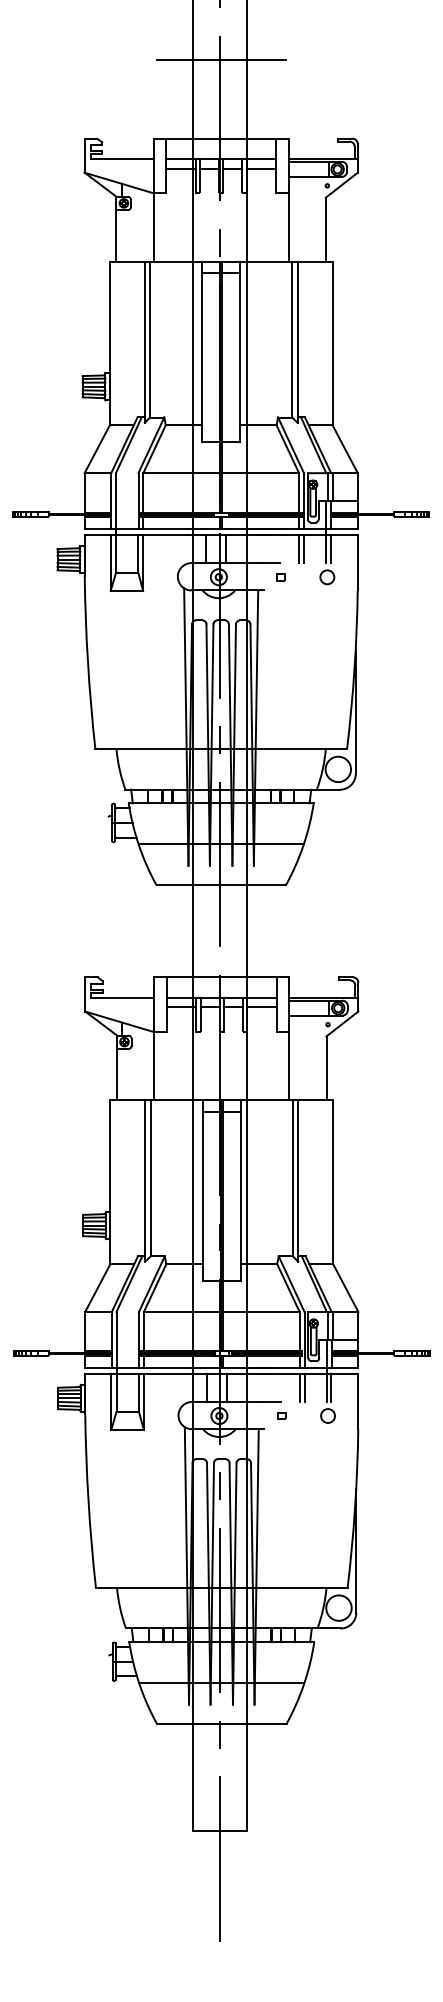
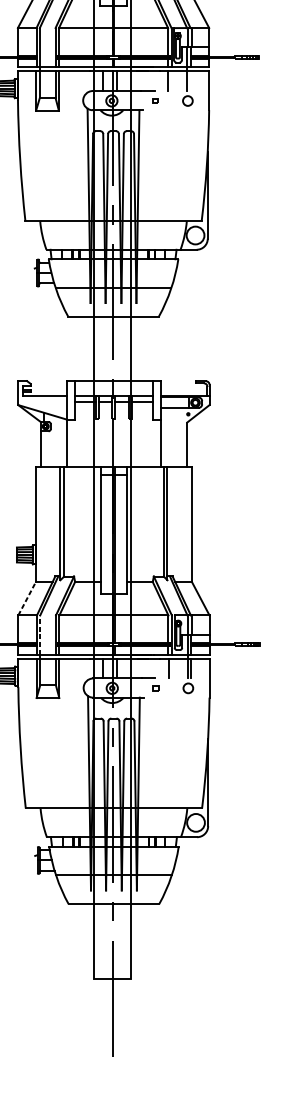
line: (304, 549) -> (171, 81), removed
line: (330, 549) -> (190, 81), removed
line: (98, 1287) -> (27, 598), solid -> dashed
line: (116, 1339) -> (40, 634), solid -> dashed
line: (304, 1387) -> (171, 668), removed

